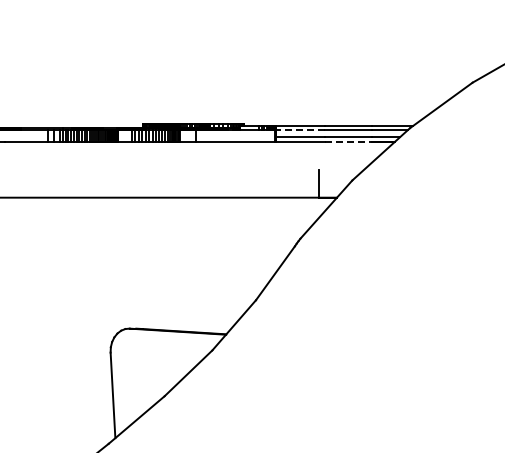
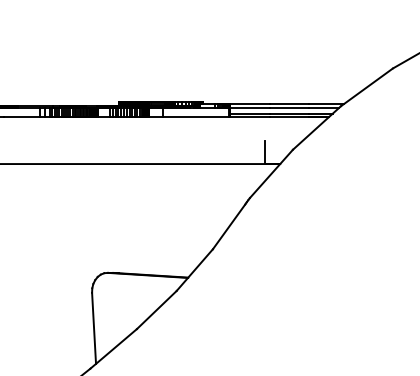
line: (299, 130) -> (249, 108), dashed -> solid
line: (348, 141) -> (289, 117), dashed -> solid

